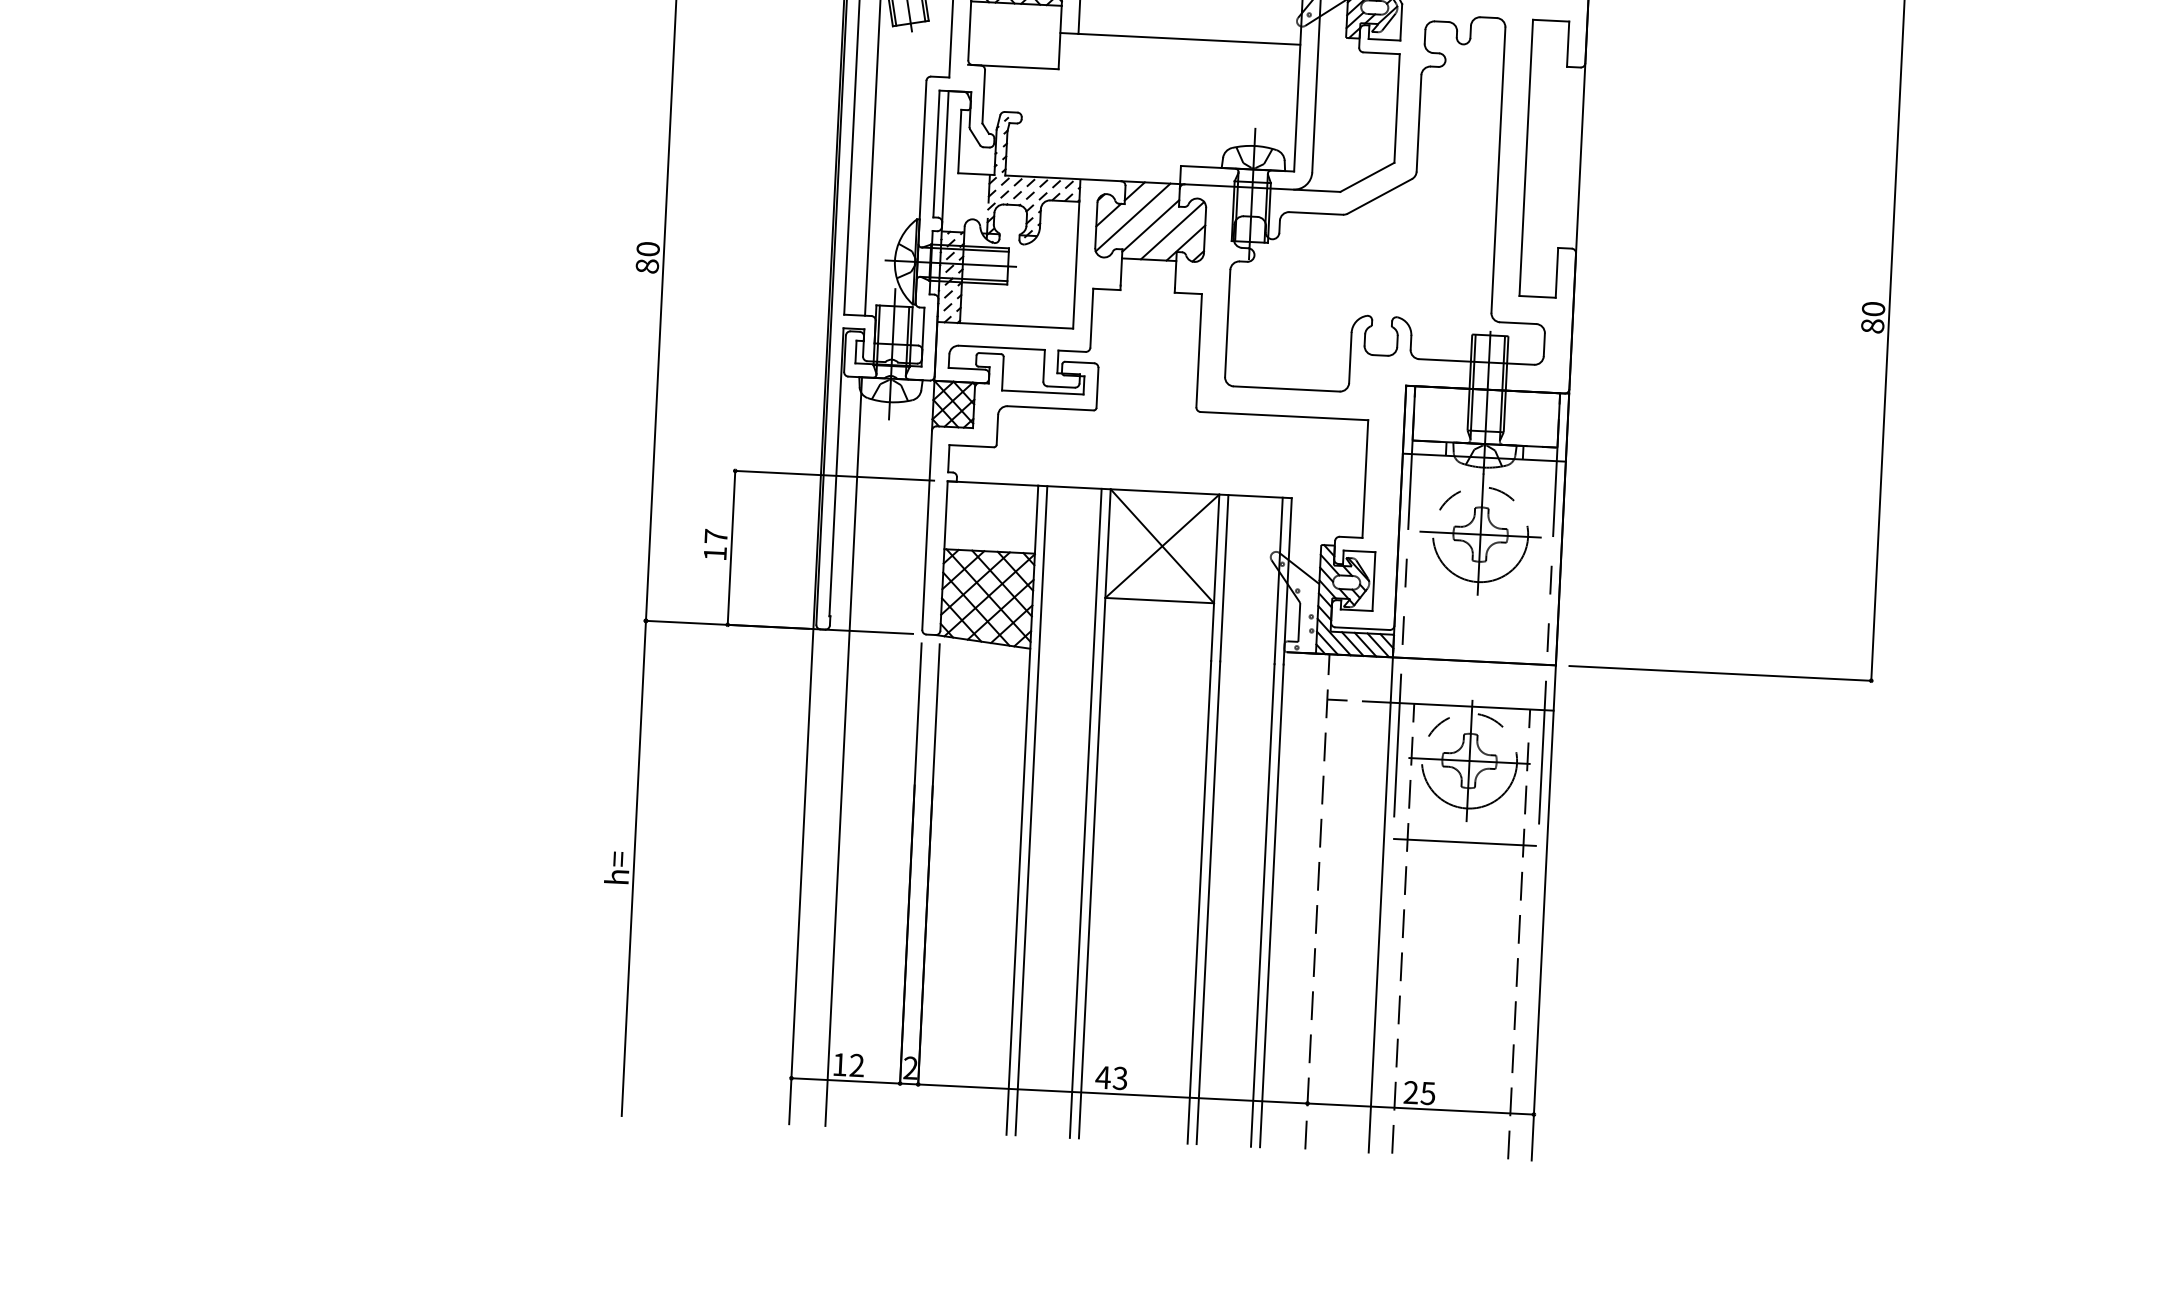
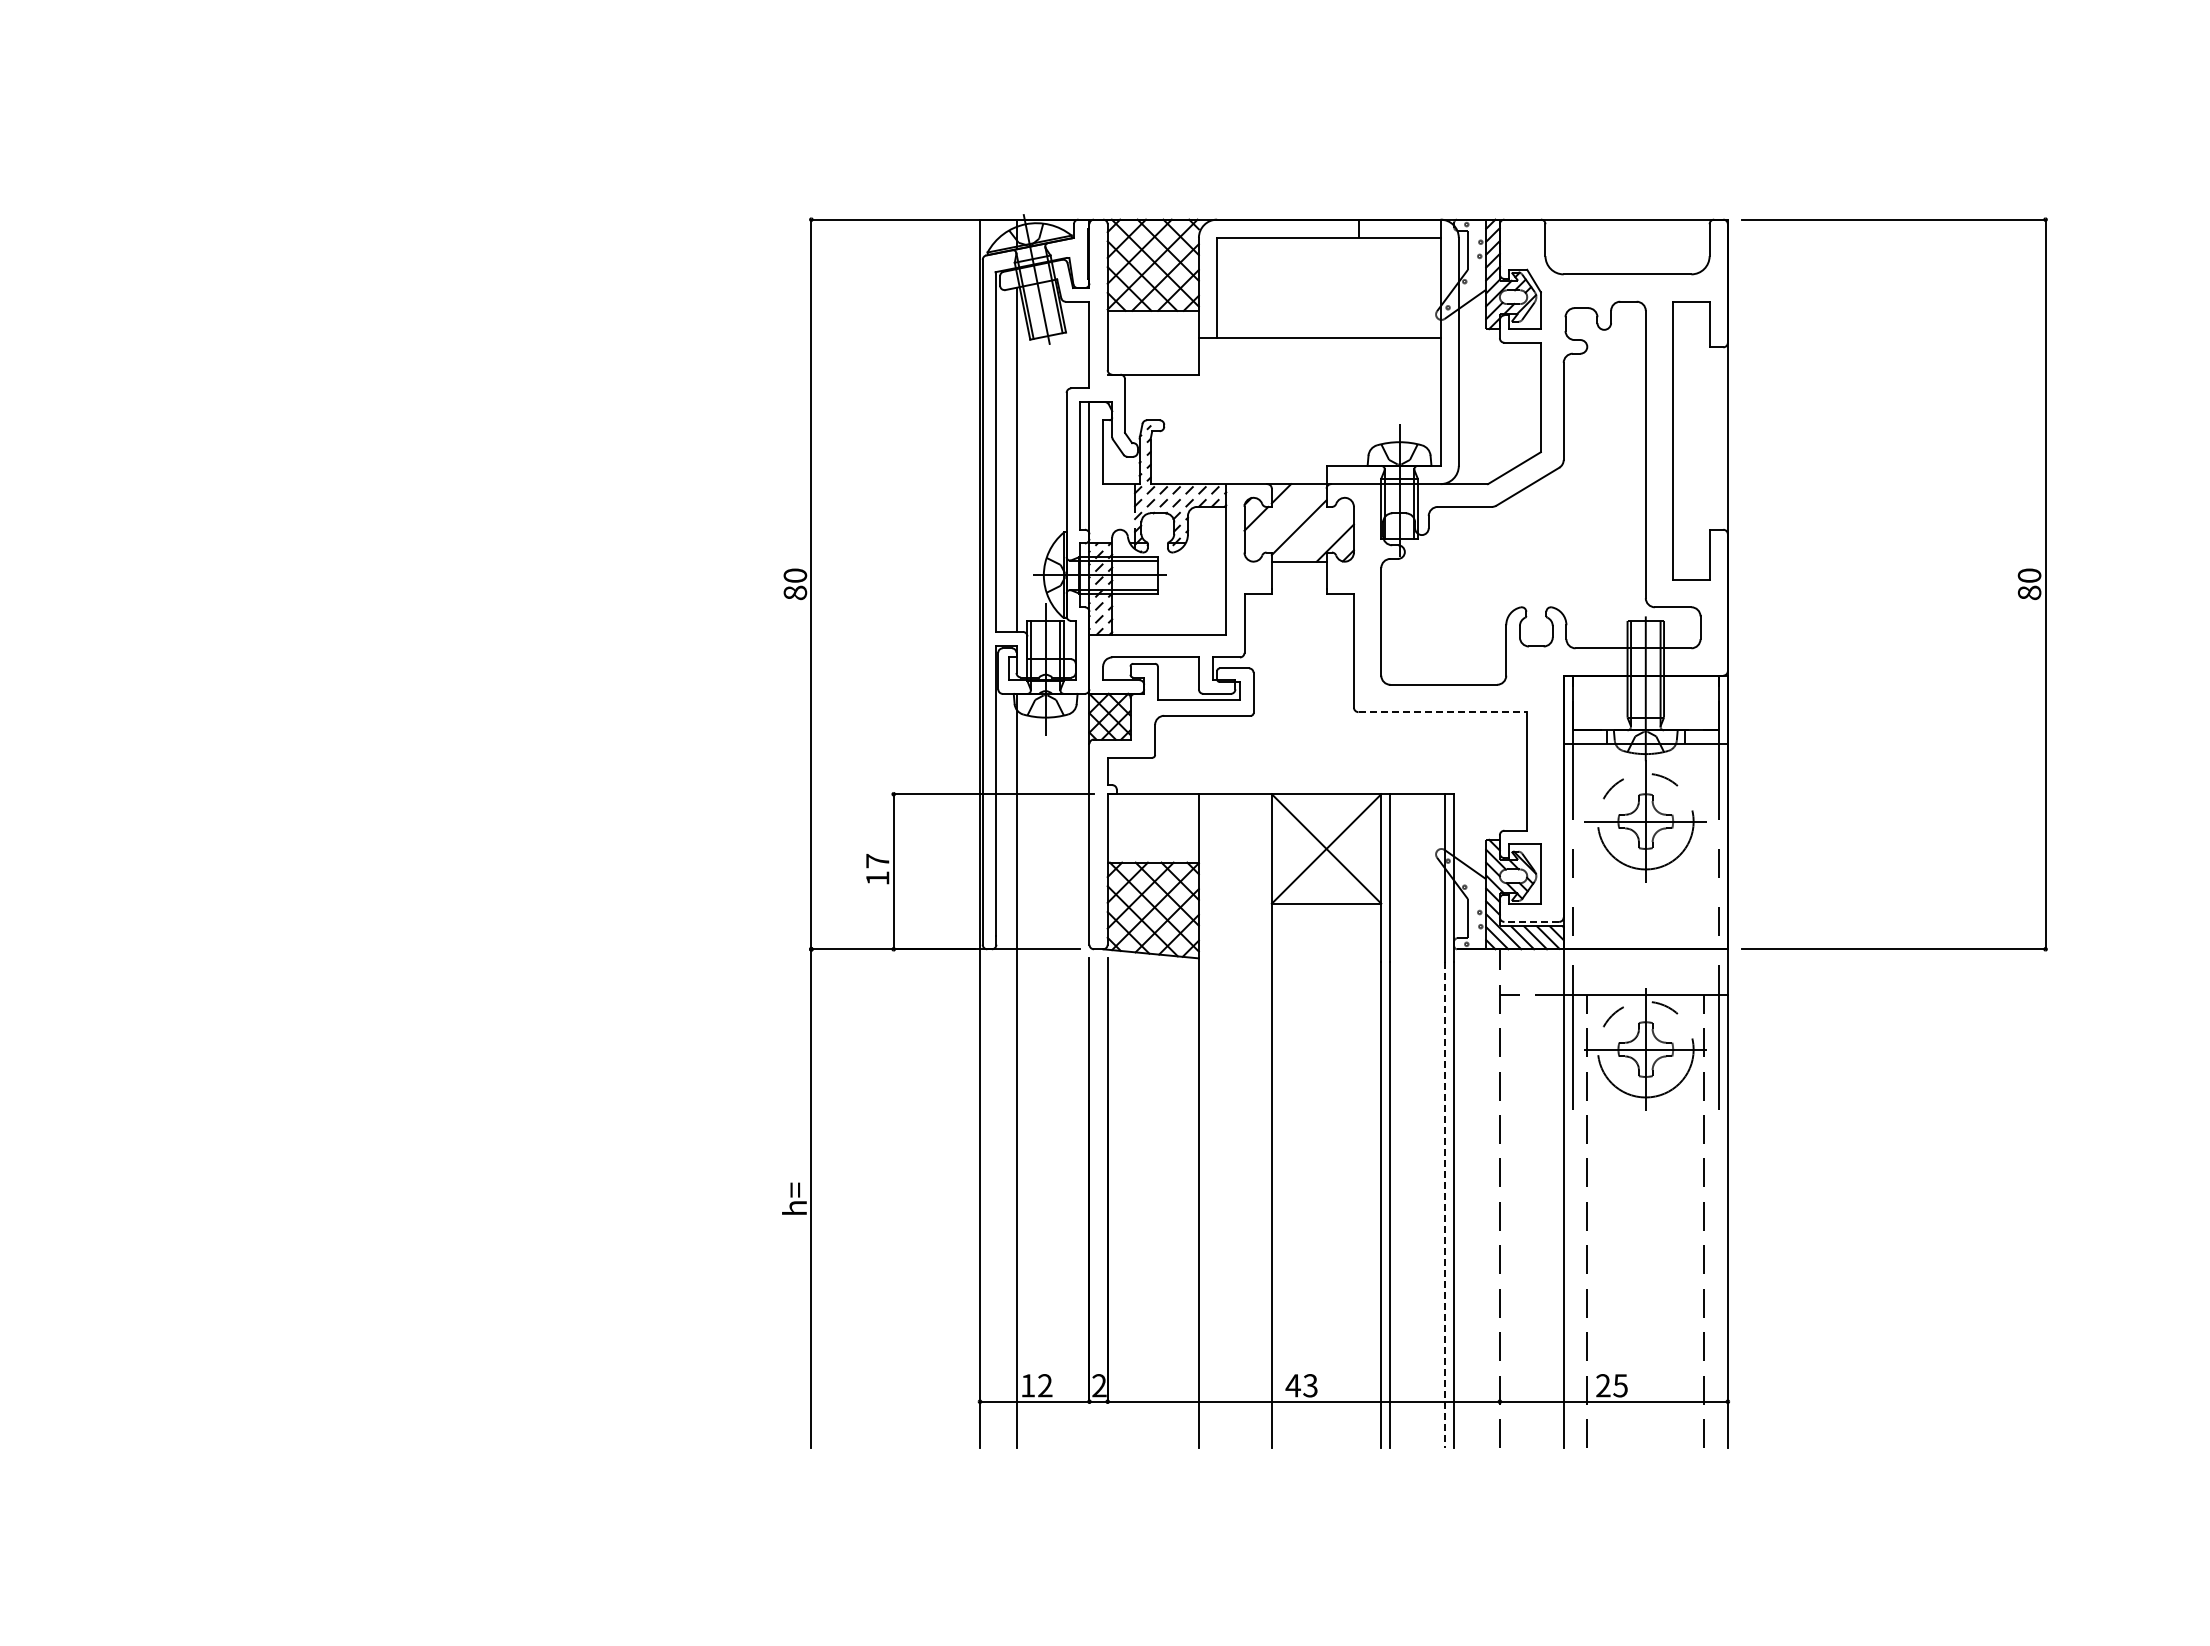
line: (1132, 216) -> (1280, 519), removed
line: (1172, 229) -> (1321, 530), removed
line: (1285, 416) -> (1443, 712), solid -> dashed
line: (1362, 628) -> (1531, 921), solid -> dashed
line: (1031, 811) -> (1208, 1121), removed
line: (1085, 813) -> (1262, 1121), removed
line: (1465, 842) -> (1645, 1131), removed
line: (1263, 906) -> (1445, 1205), solid -> dashed

